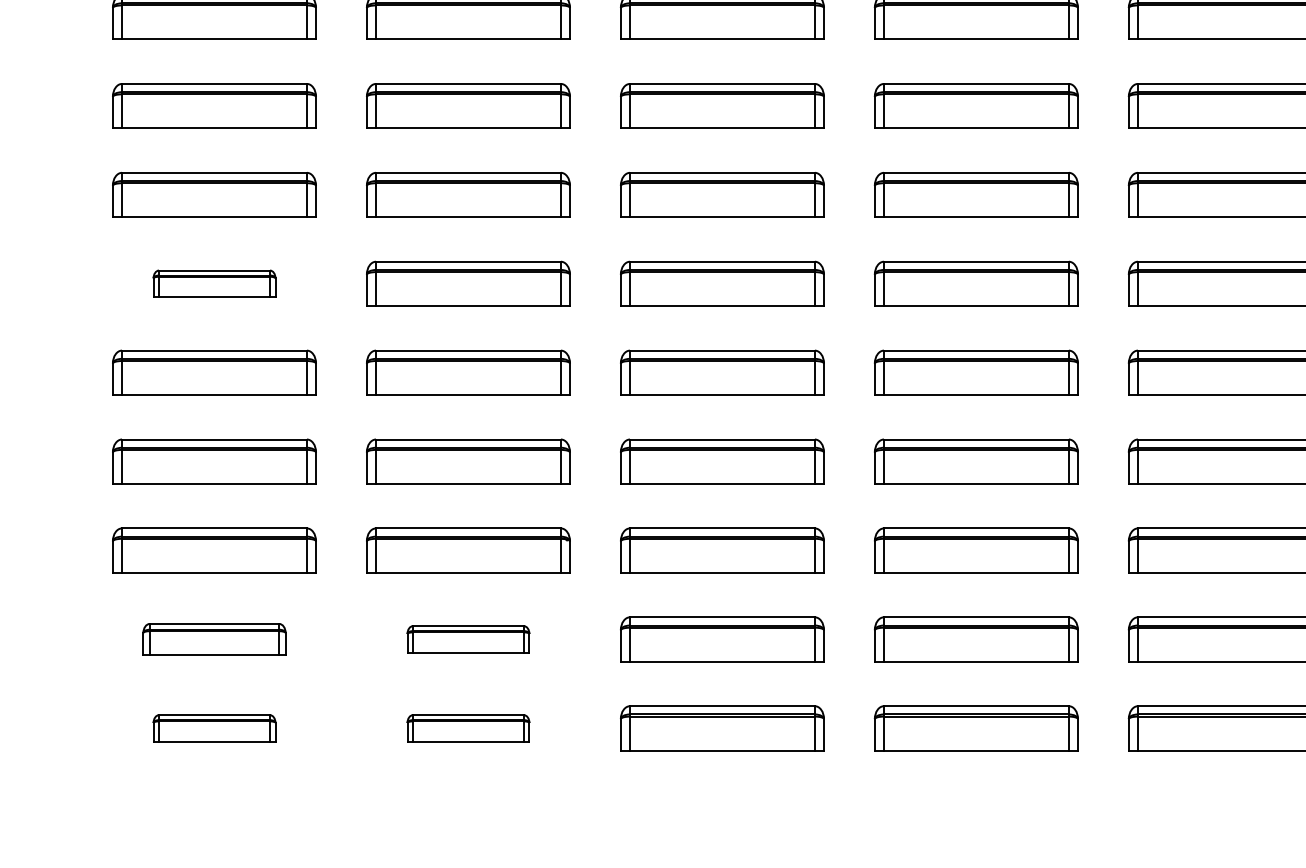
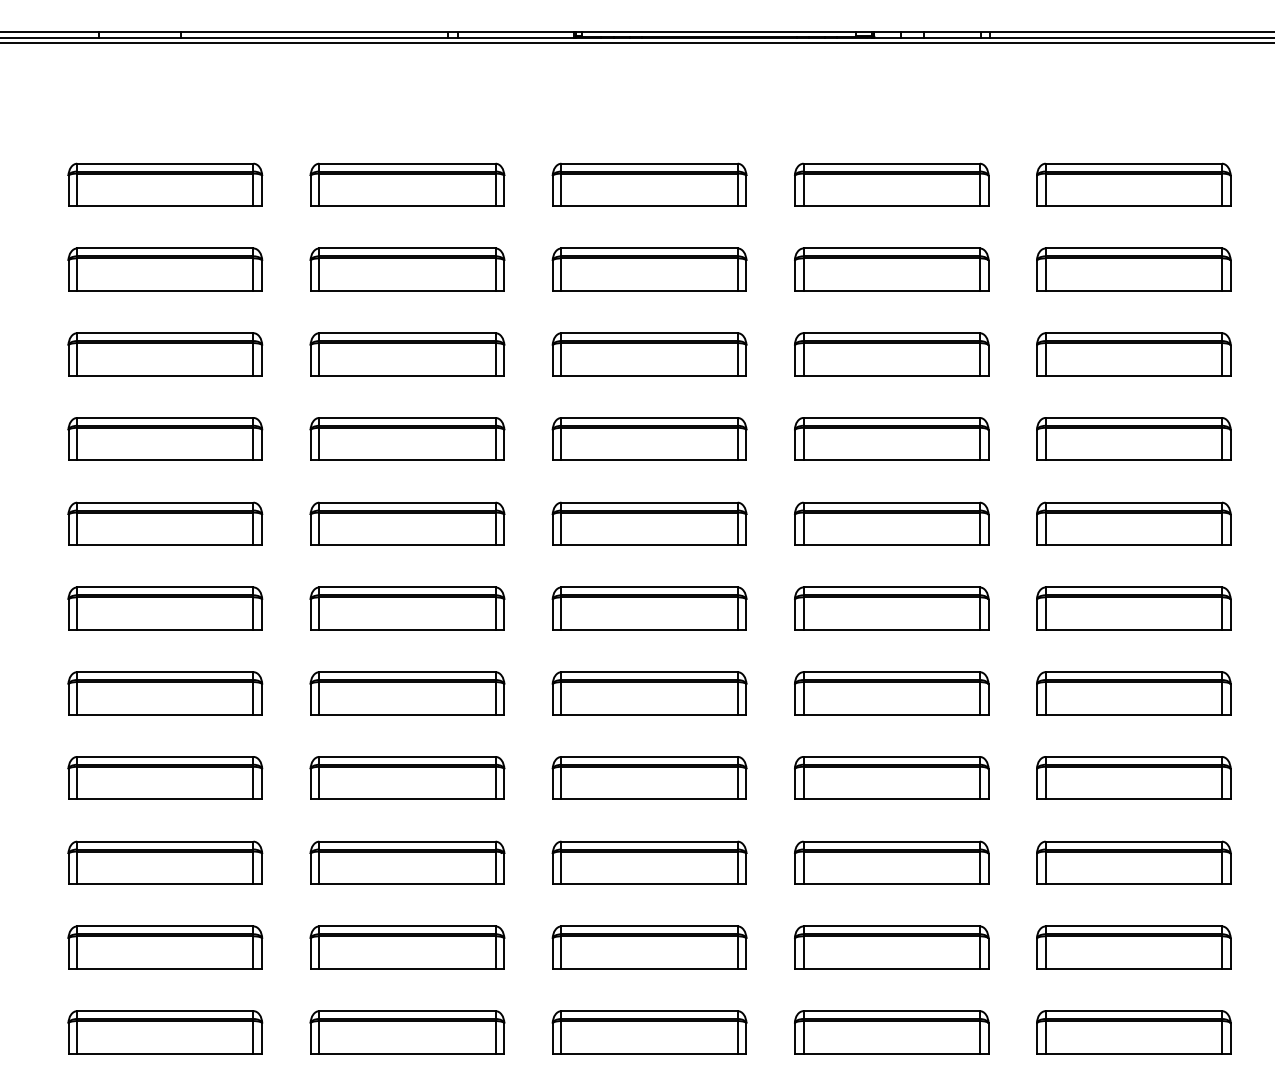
part: (214, 283) -> (165, 608), size x1.67
part: (214, 639) -> (165, 947), size x1.43
part: (468, 639) -> (407, 947), size x1.67
part: (214, 728) -> (165, 1032), size x1.67
part: (468, 728) -> (407, 1032), size x1.67

